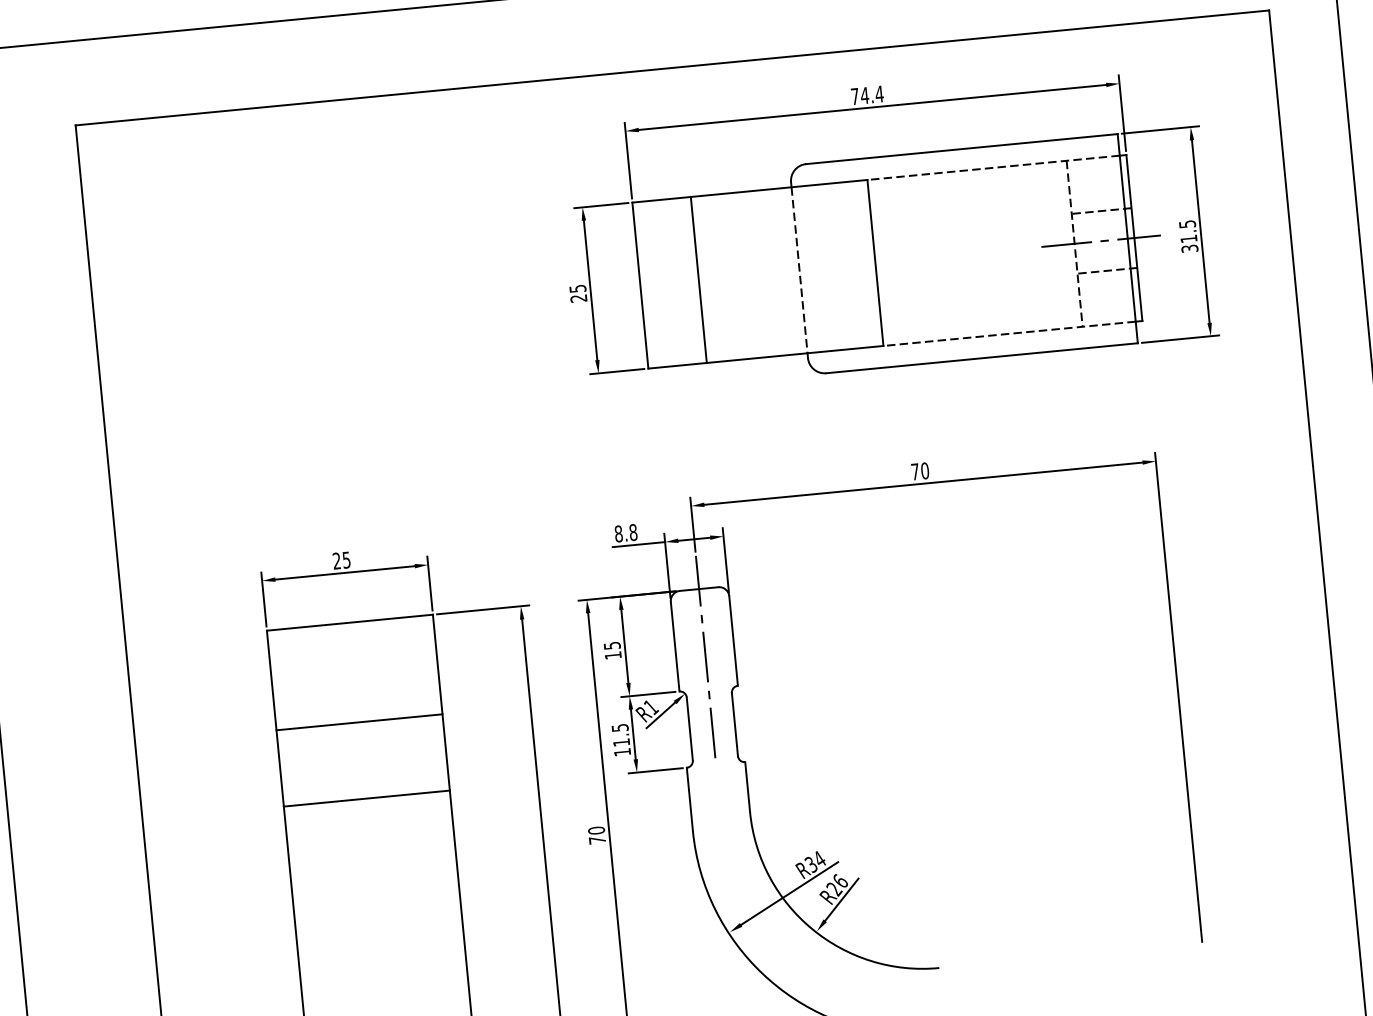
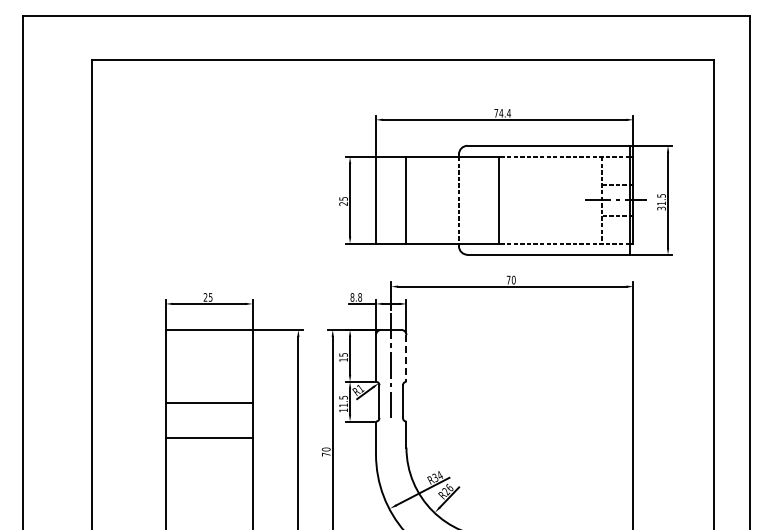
part: (885, 227) -> (505, 182), moved
line: (733, 641) -> (406, 358), solid -> dashed
line: (359, 721) -> (209, 402), moved
line: (367, 798) -> (209, 437), moved

